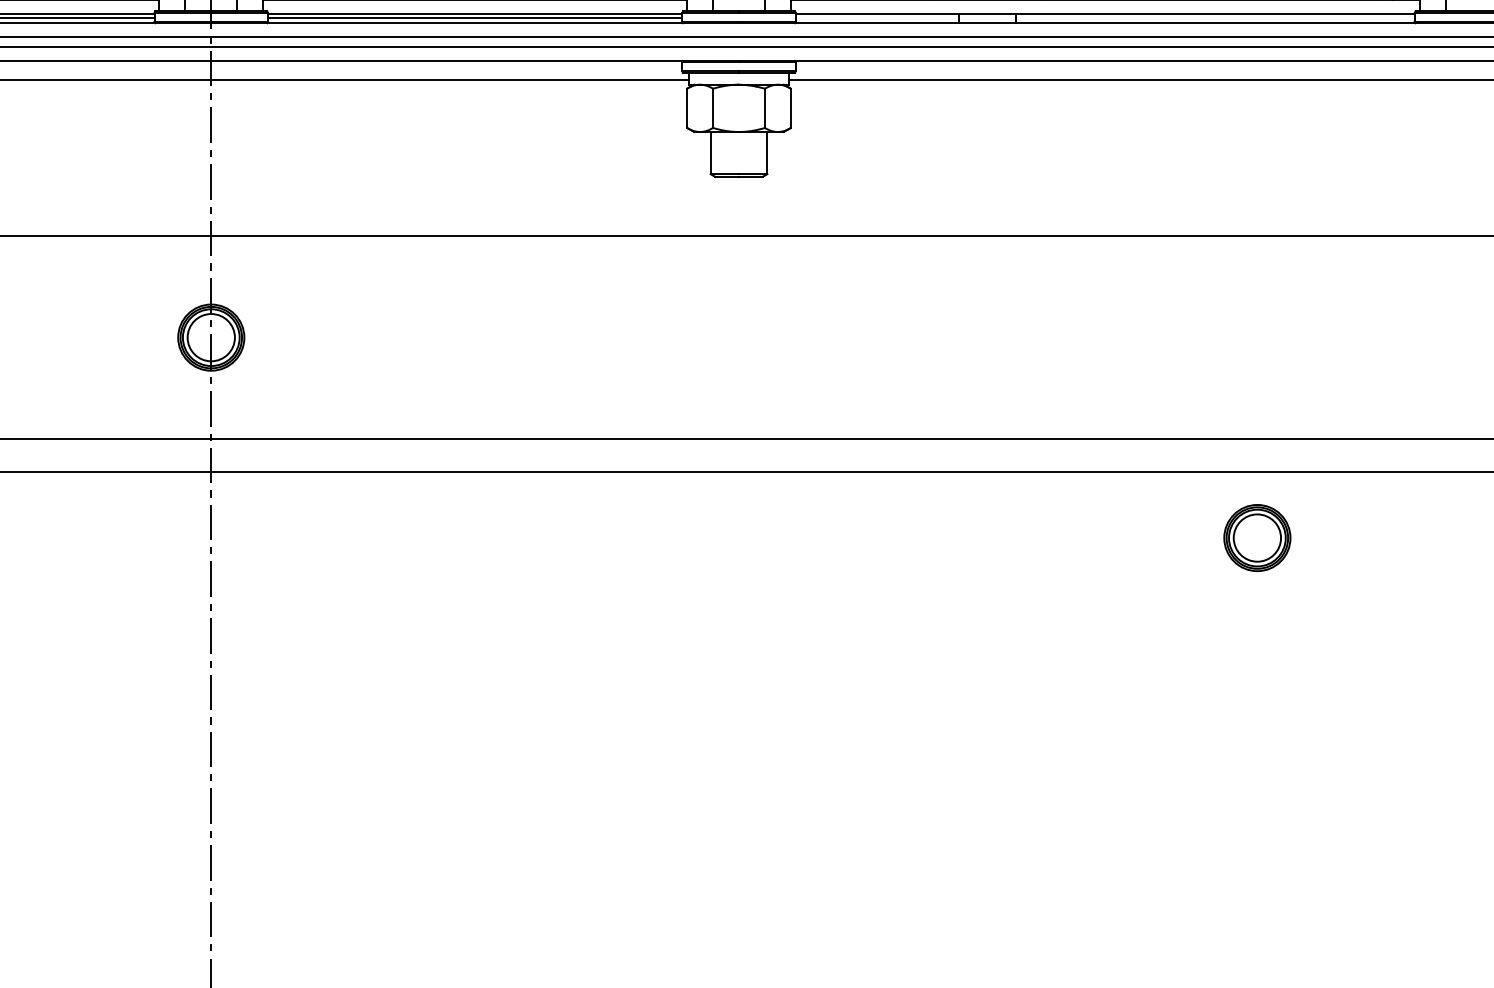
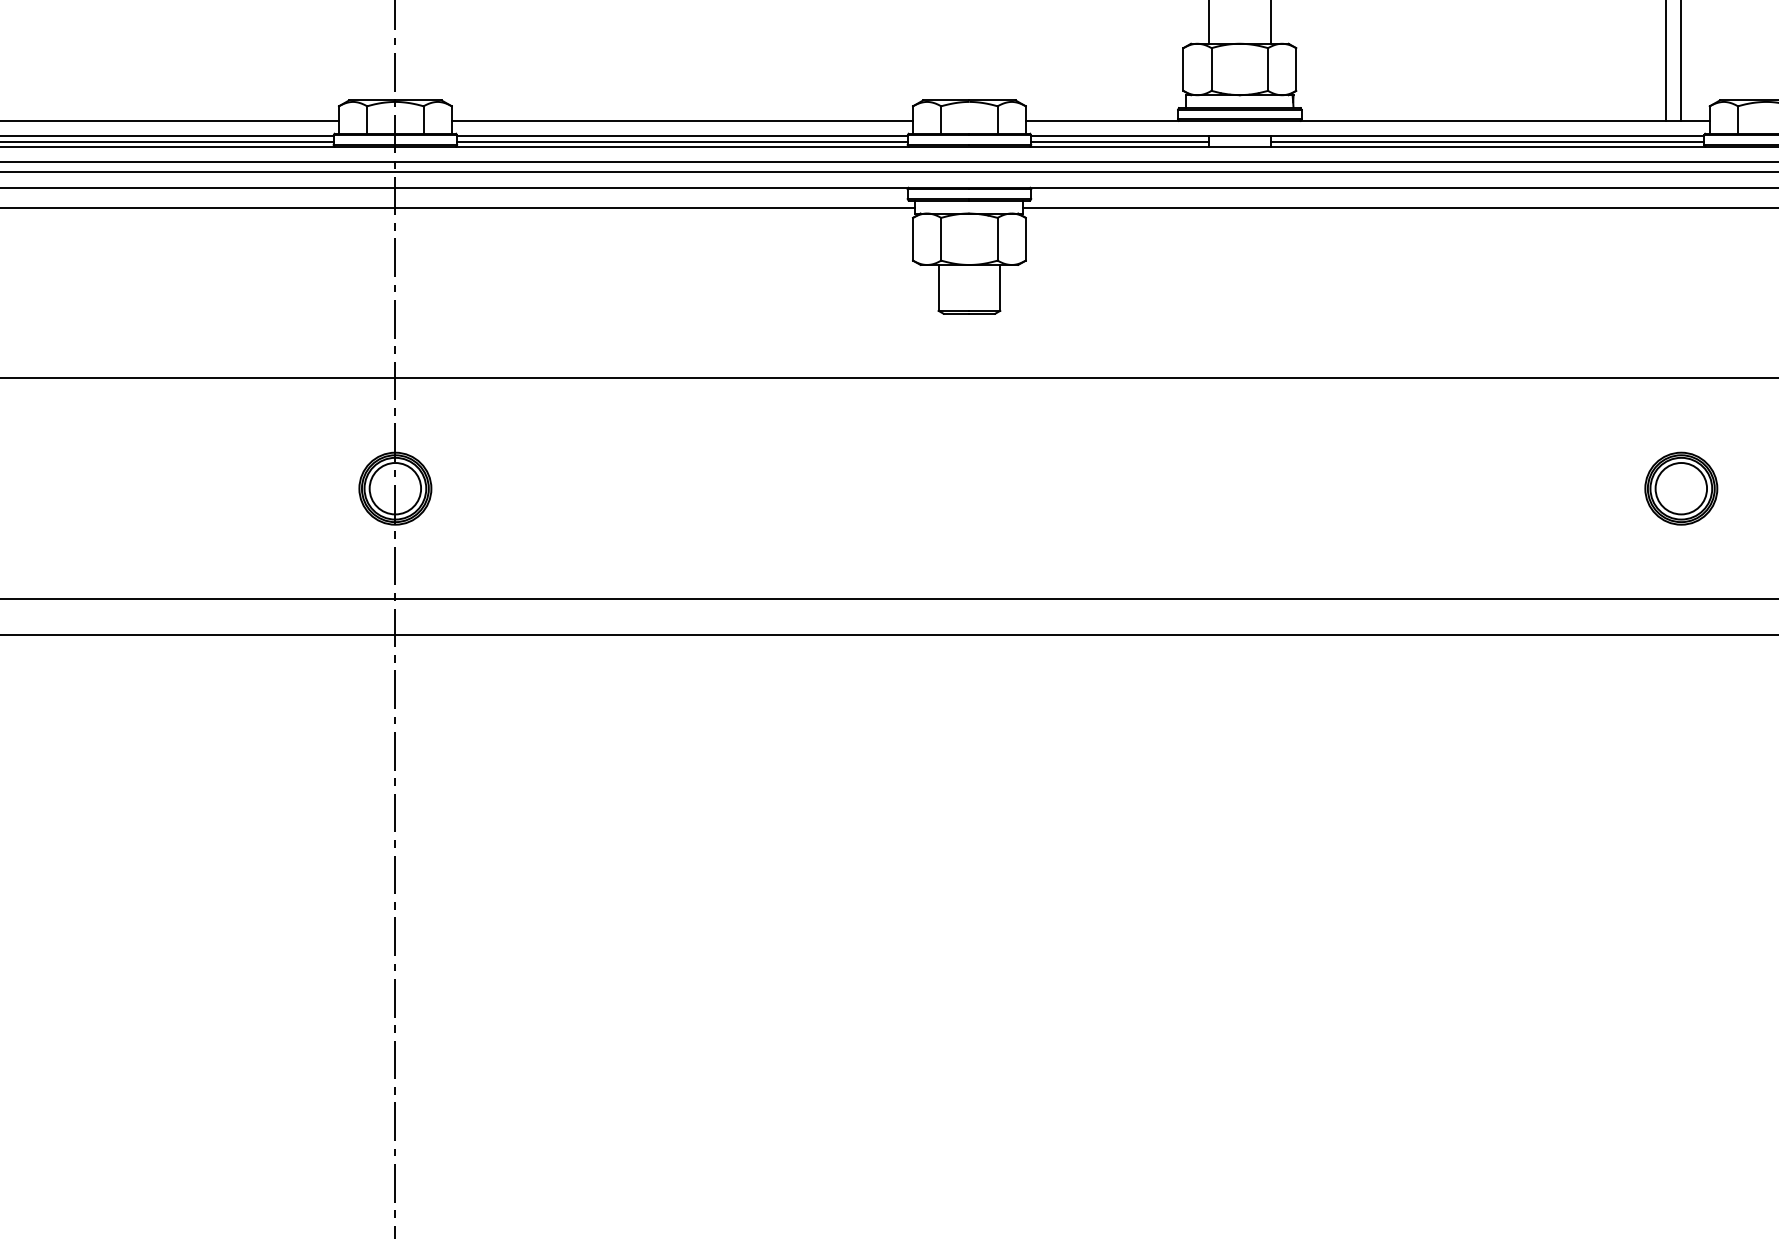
line: (876, 18) -> (1119, 141), added
line: (1215, 18) -> (1487, 141), added
part: (1257, 537) -> (1681, 488), moved

